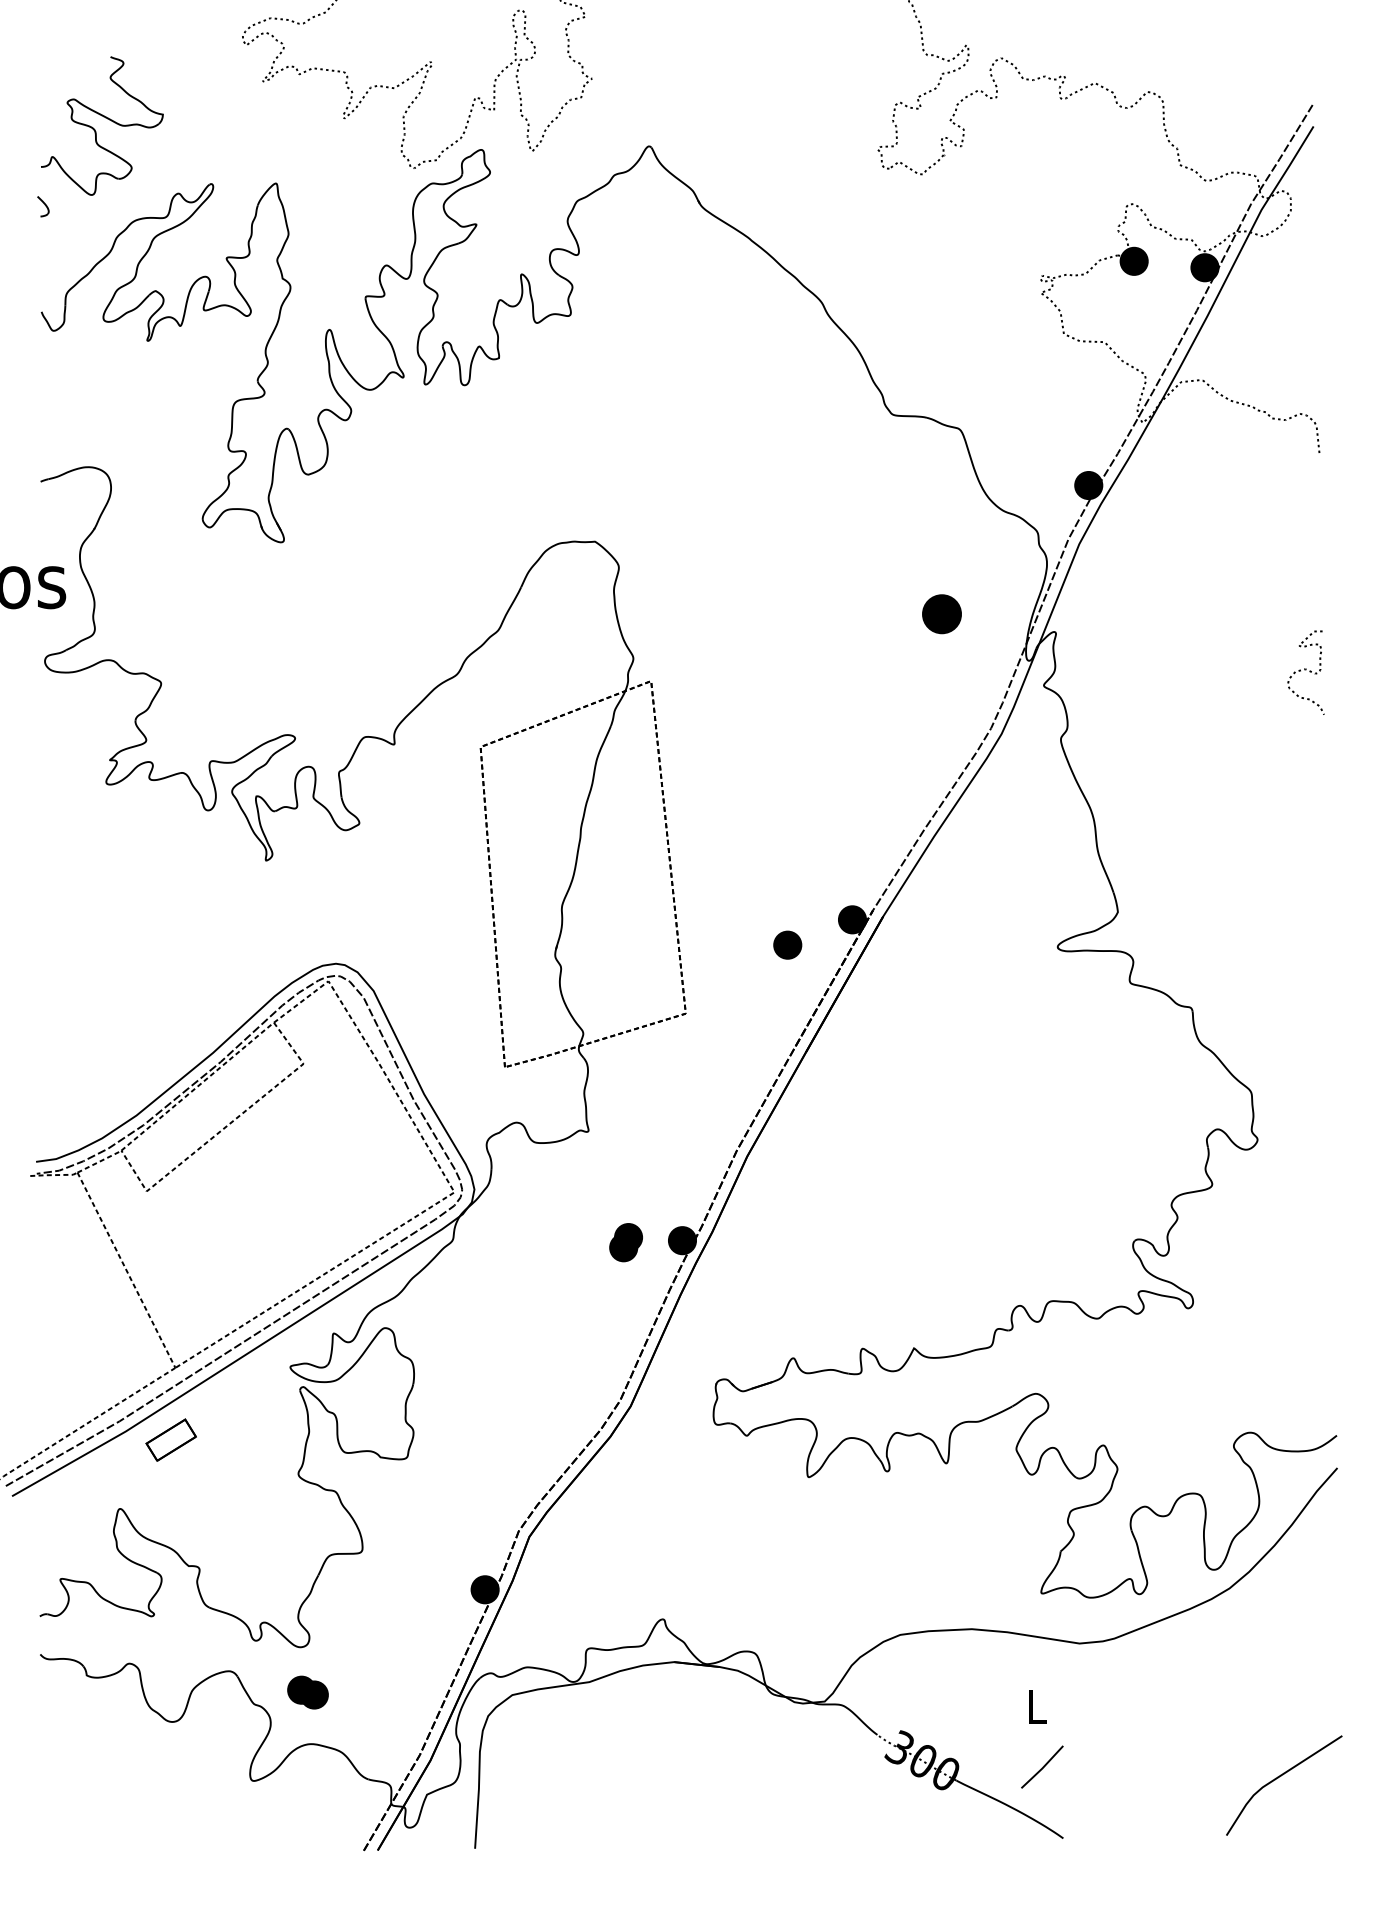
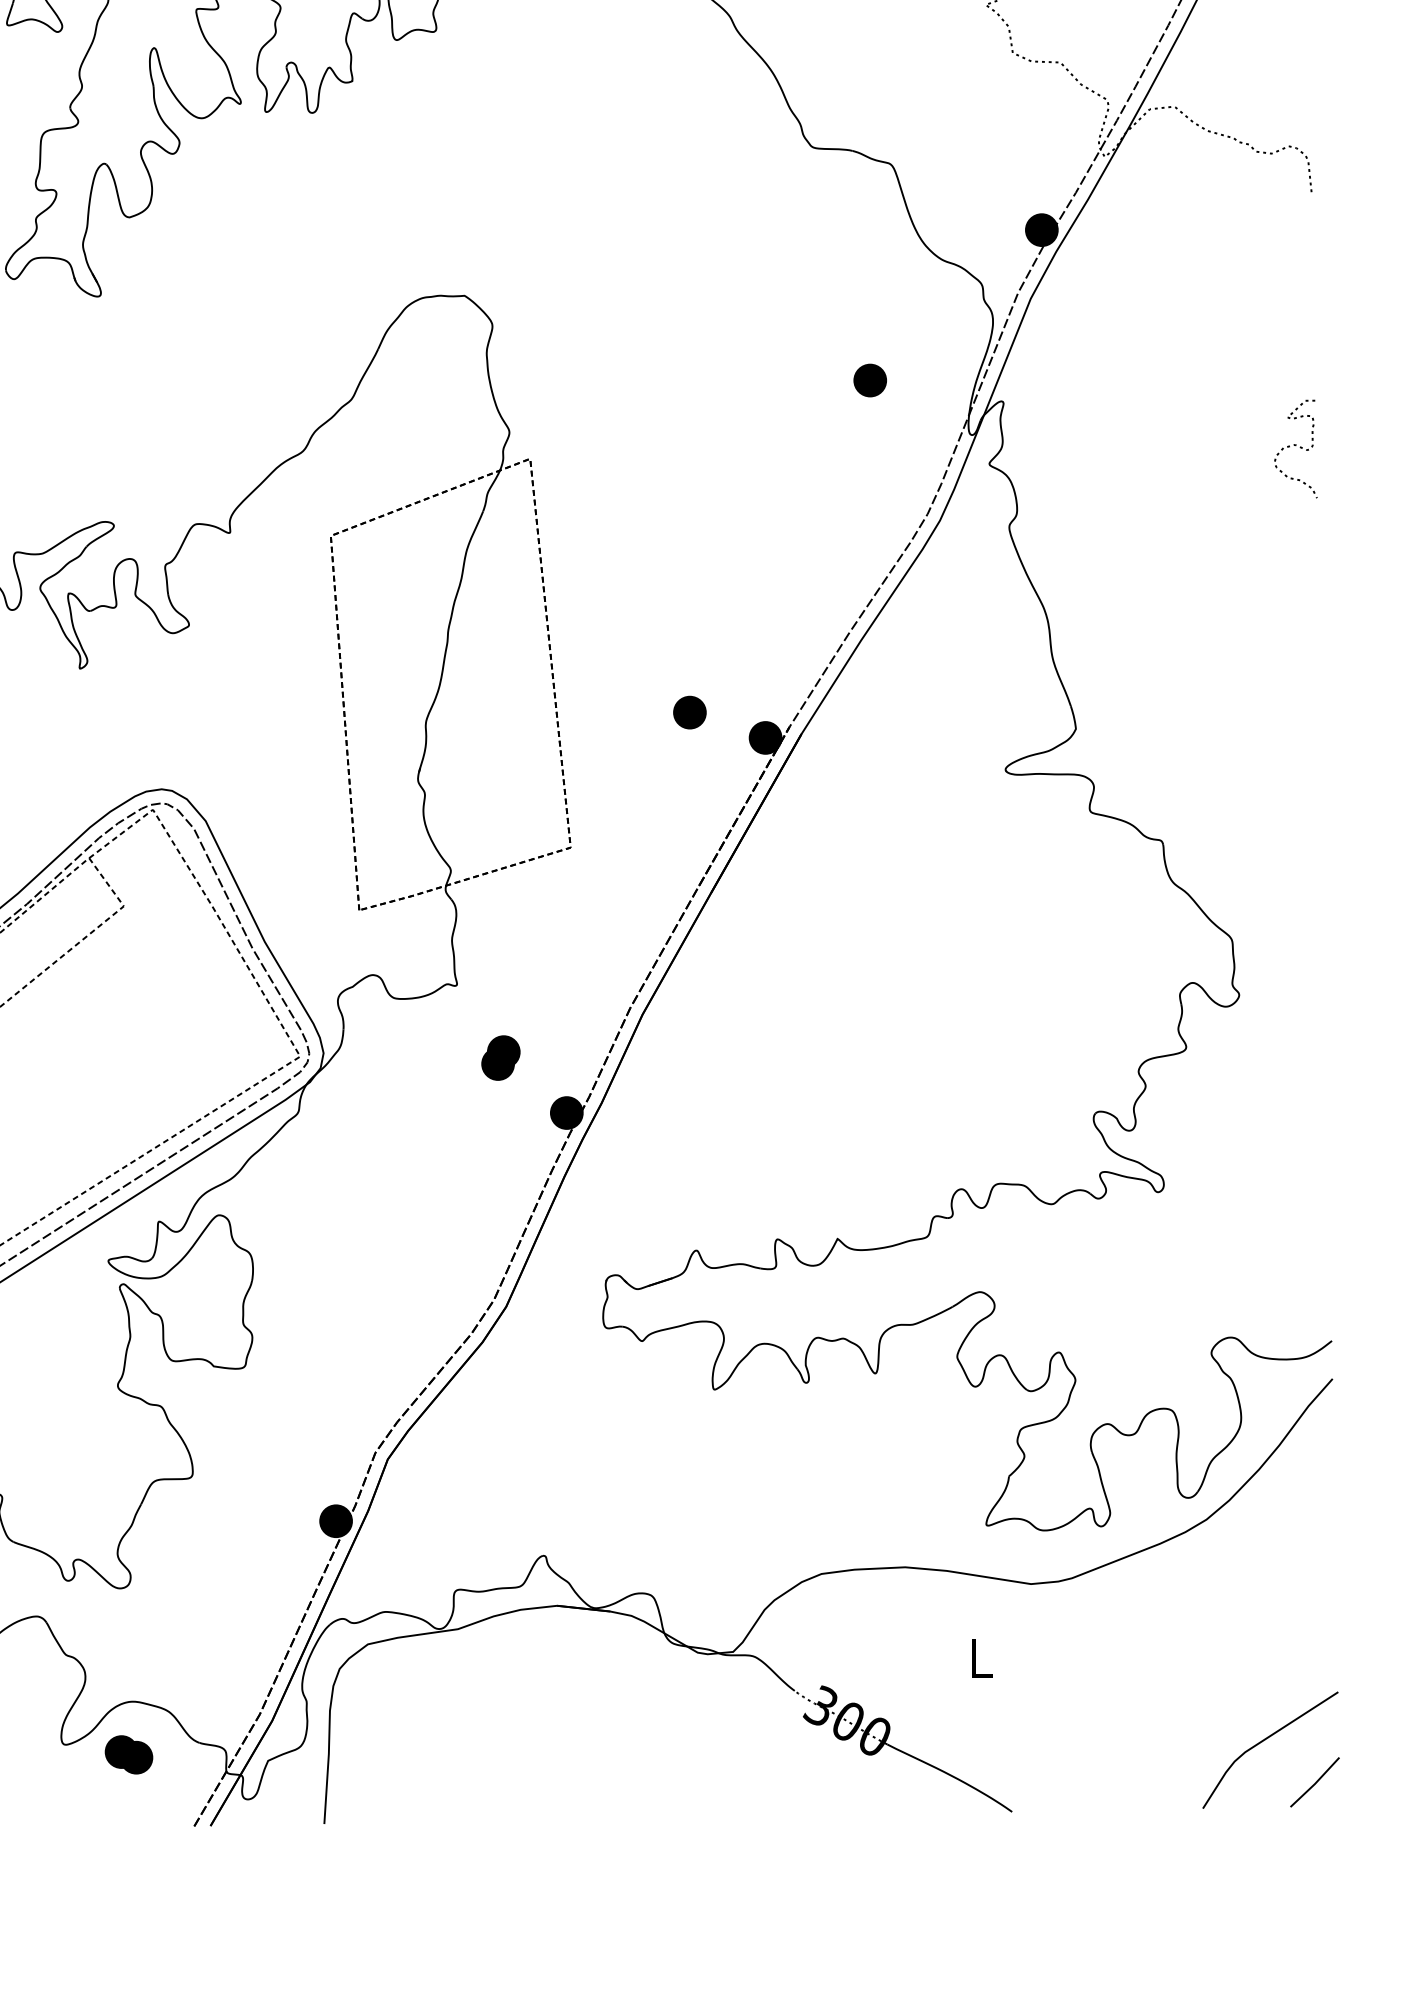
part: (941, 613) -> (869, 379), size x0.71
part: (787, 944) -> (689, 711), moved
part: (625, 1242) -> (500, 1057), moved
part: (307, 1692) -> (128, 1754), moved
line: (1042, 1766) -> (1315, 1781), moved

